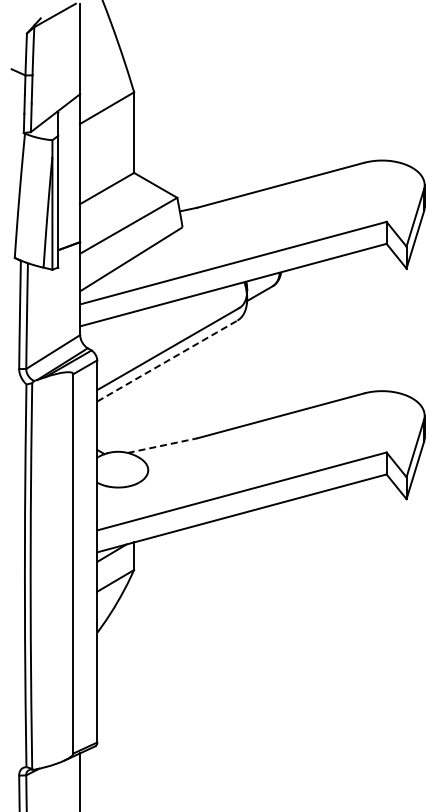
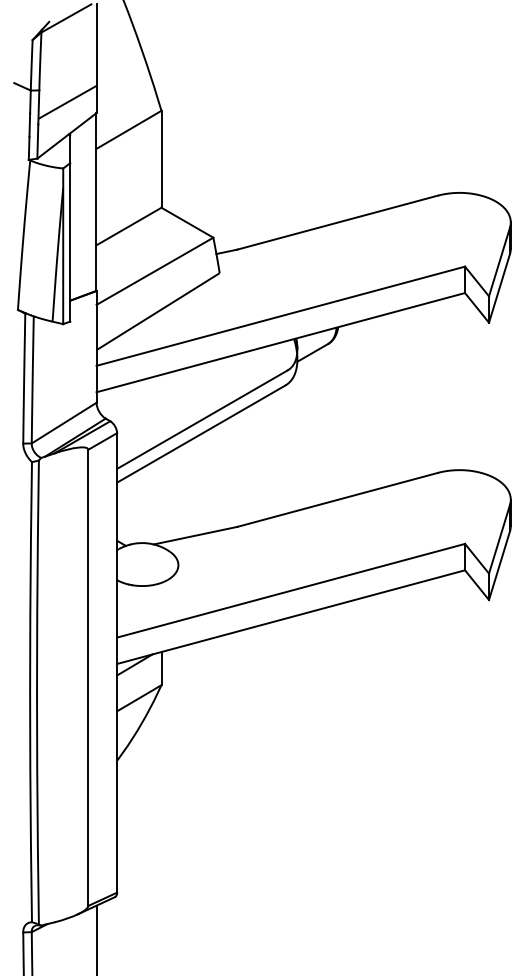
line: (55, 85) -> (66, 102), added
line: (167, 361) -> (201, 434), dashed -> solid
line: (162, 445) -> (195, 535), dashed -> solid

